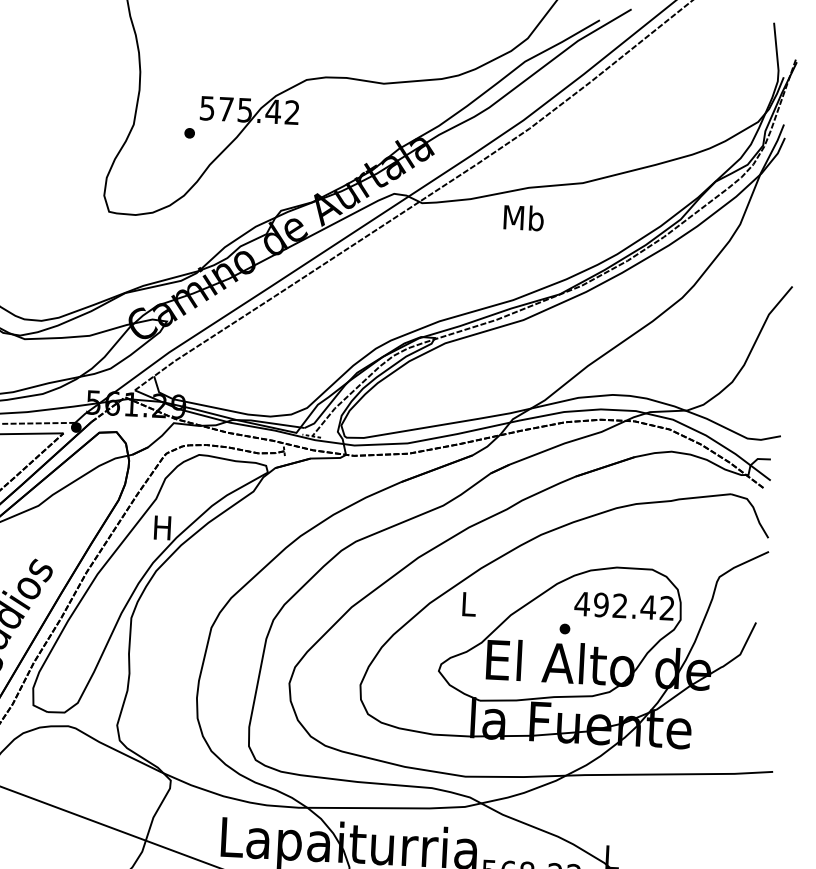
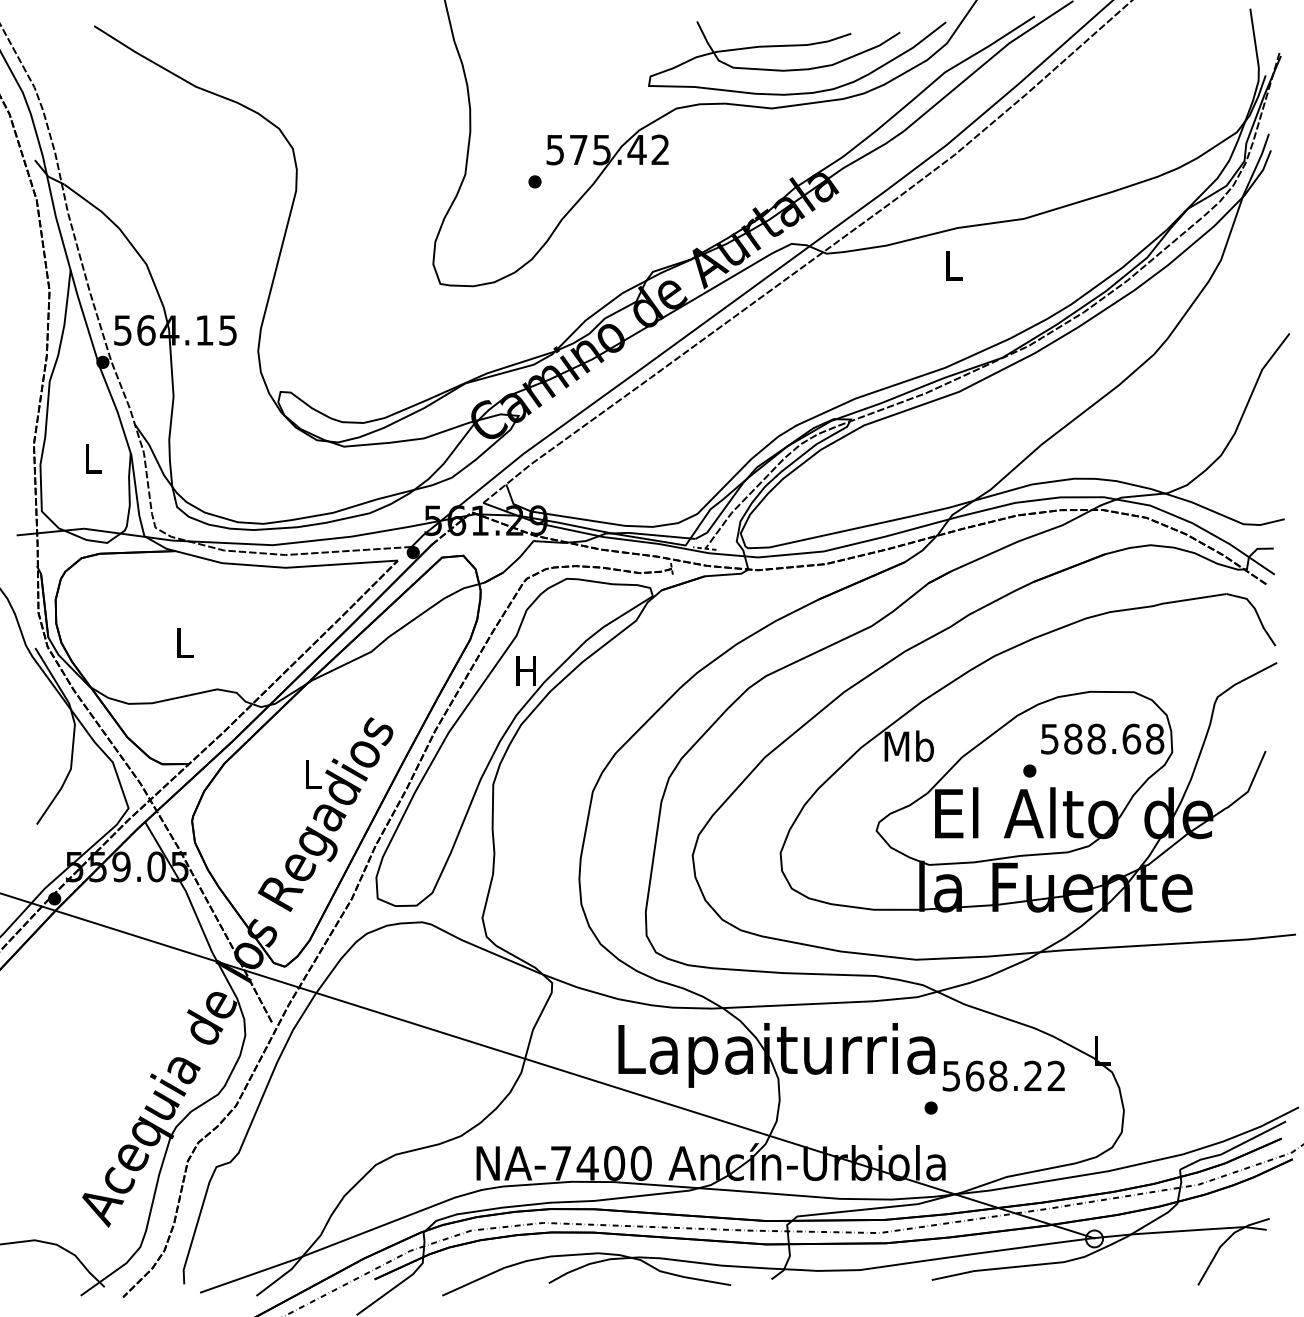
part: (407, 52) -> (799, 68), added
text: (523, 217) -> (952, 265), Mb -> L
text: (468, 603) -> (908, 745), L -> Mb
text: (624, 605) -> (1102, 738), 492.42 -> 588.68

